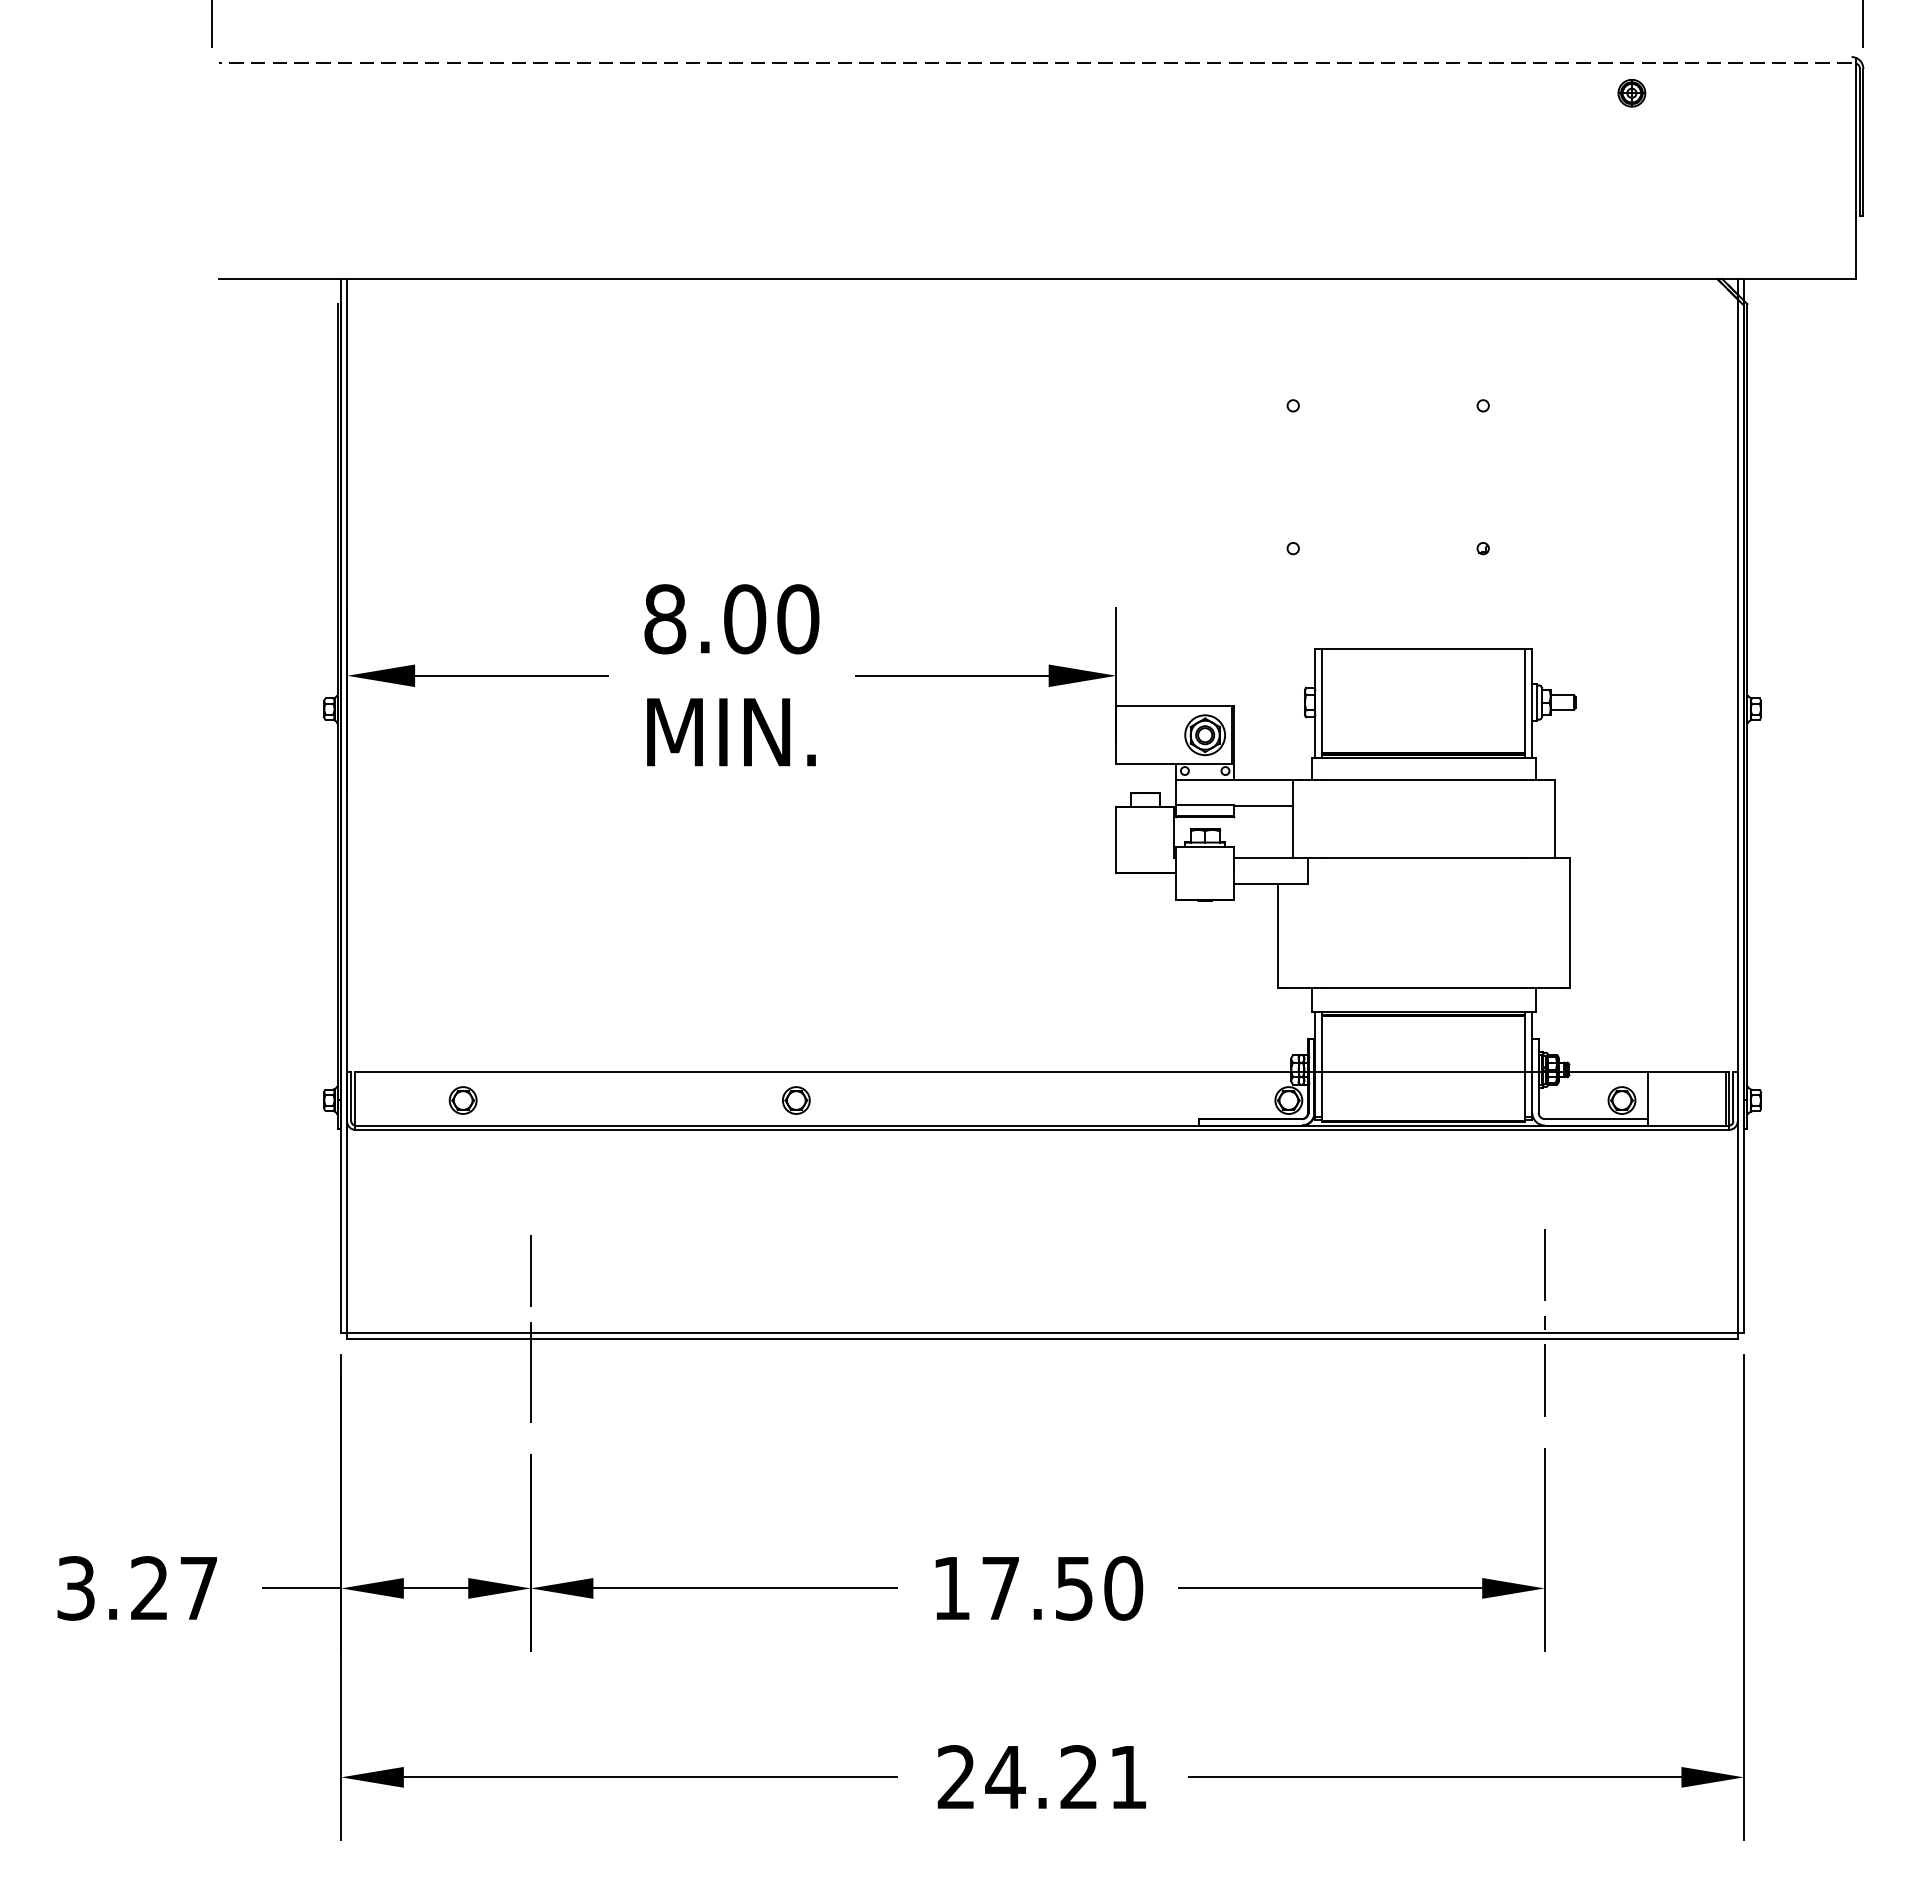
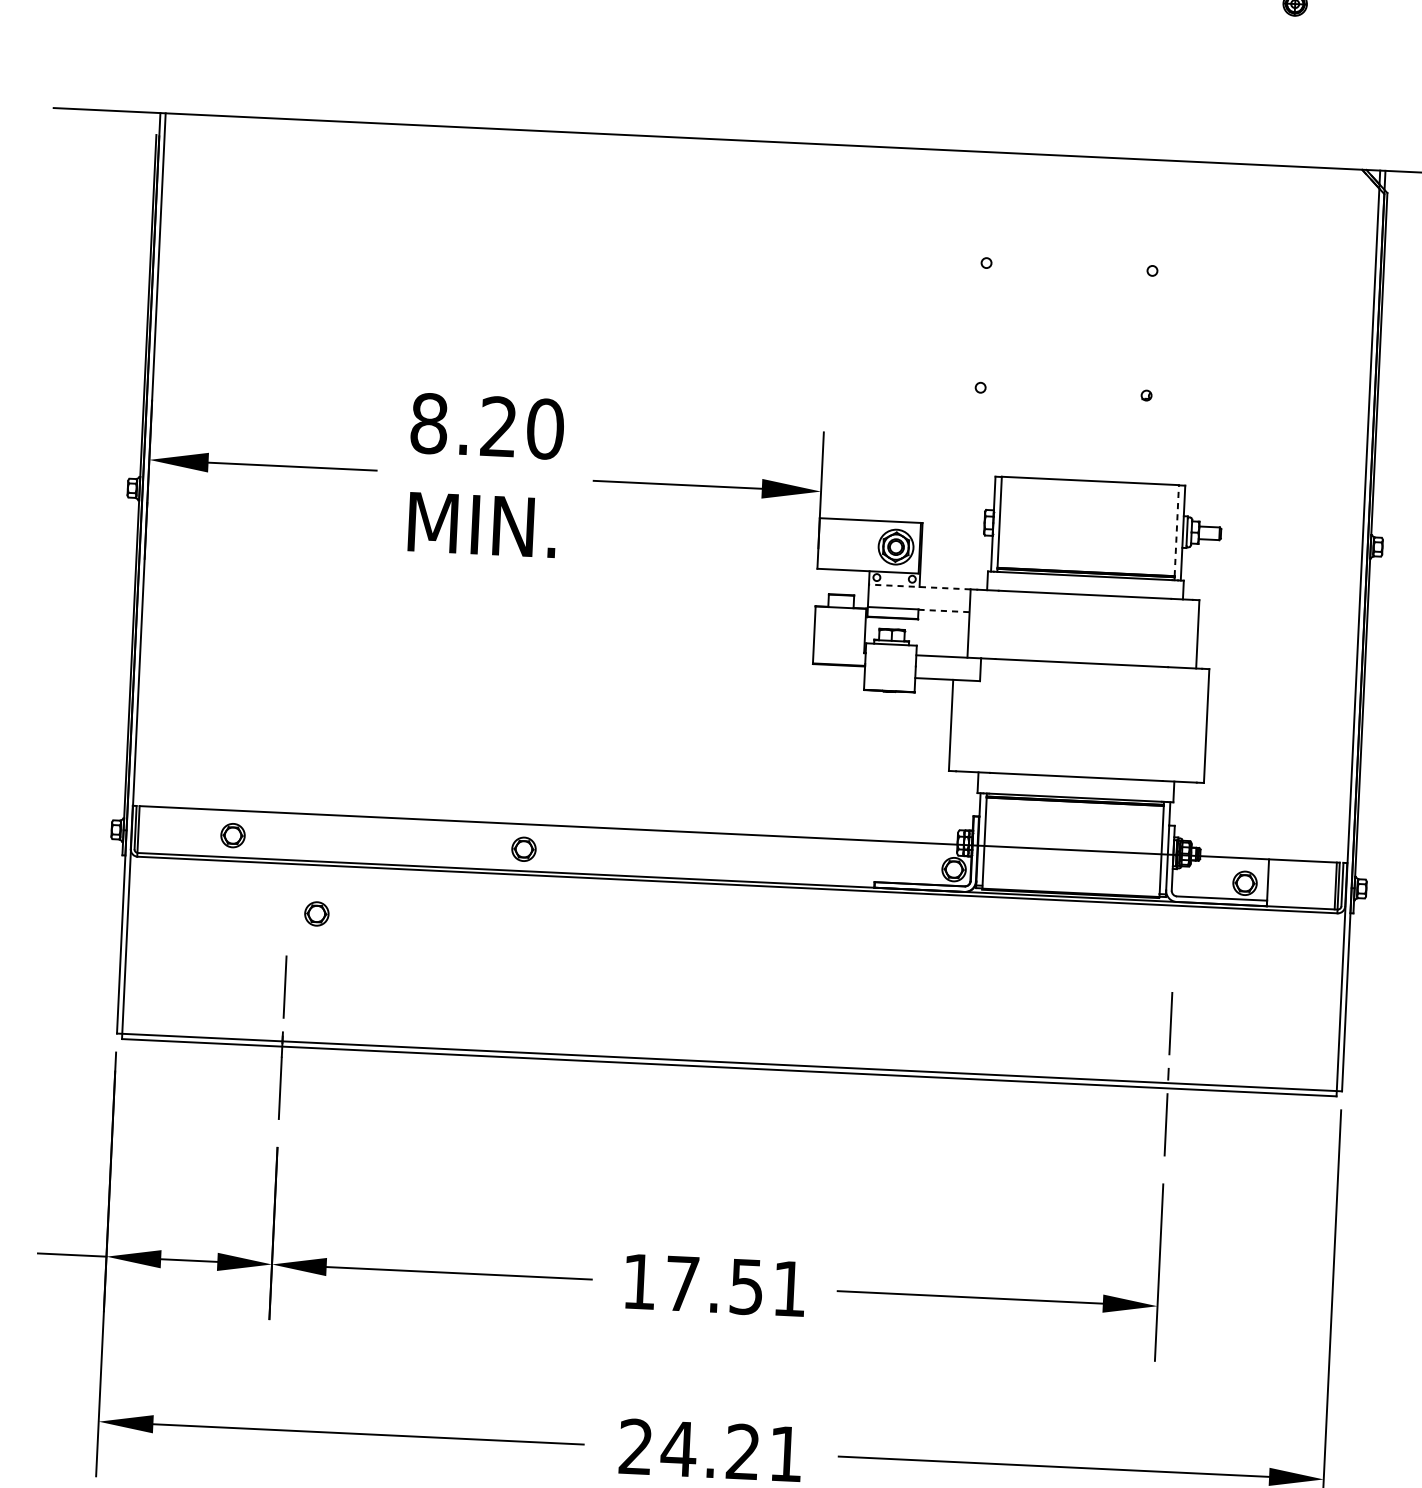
text: (745, 619) -> (499, 427), 8.00 -> 8.20
line: (1525, 700) -> (1177, 529), solid -> dashed
line: (1233, 779) -> (918, 586), solid -> dashed
line: (1263, 805) -> (944, 610), solid -> dashed
part: (562, 1185) -> (316, 913), added
text: (1123, 1588) -> (789, 1288), 17.50 -> 17.51

